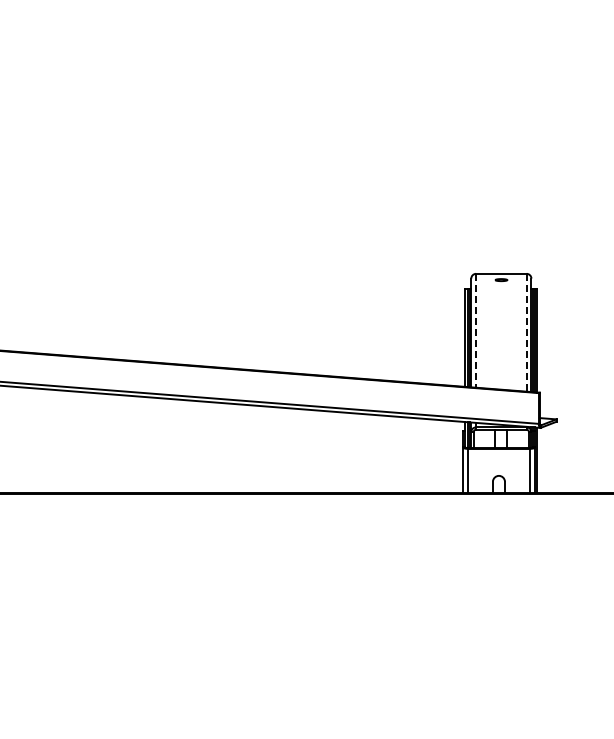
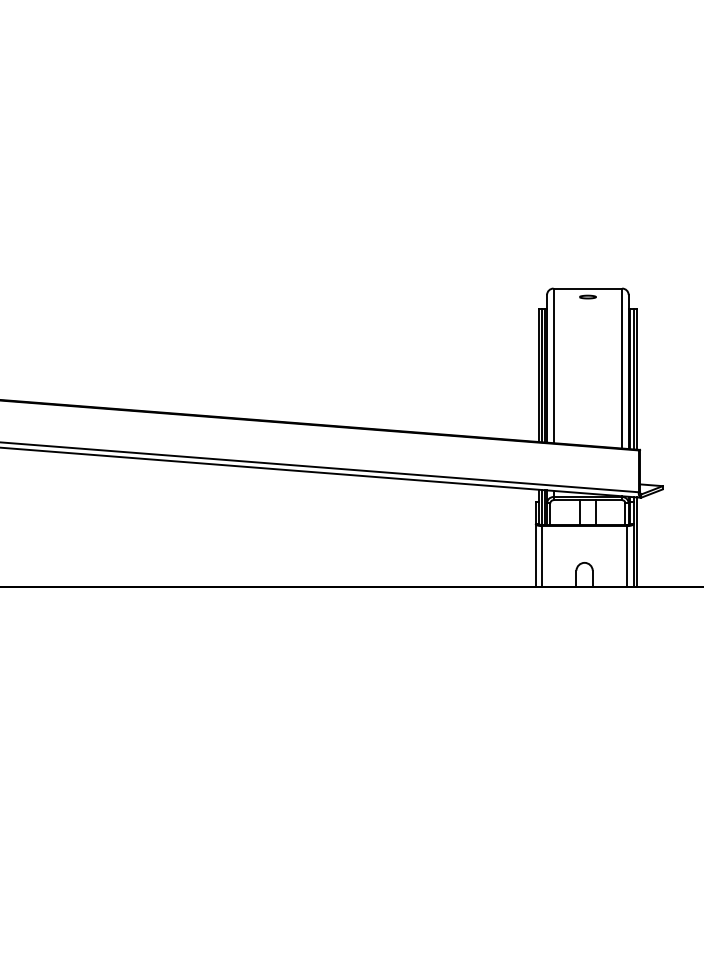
line: (476, 330) -> (554, 365), dashed -> solid
line: (526, 332) -> (621, 368), dashed -> solid

